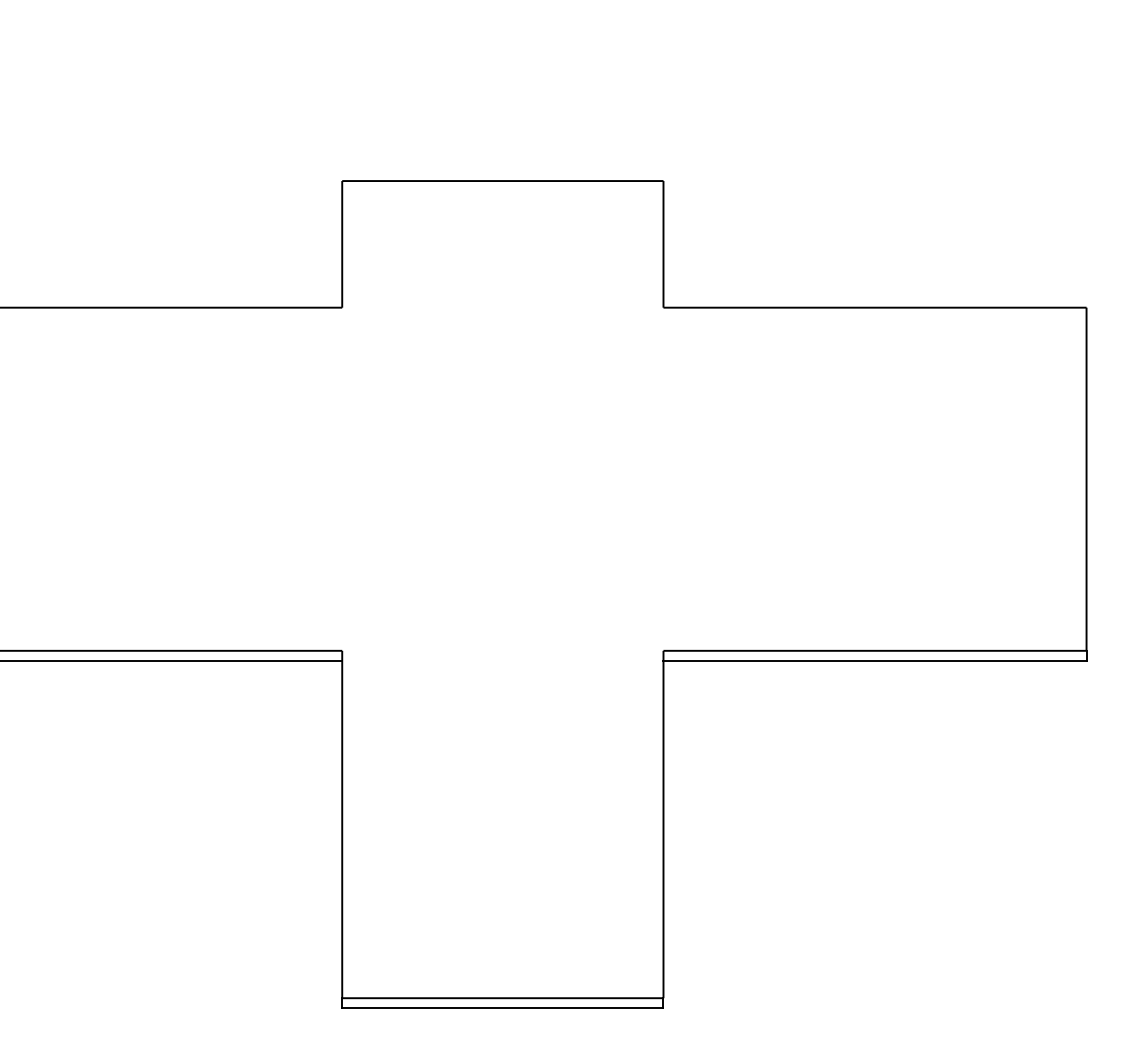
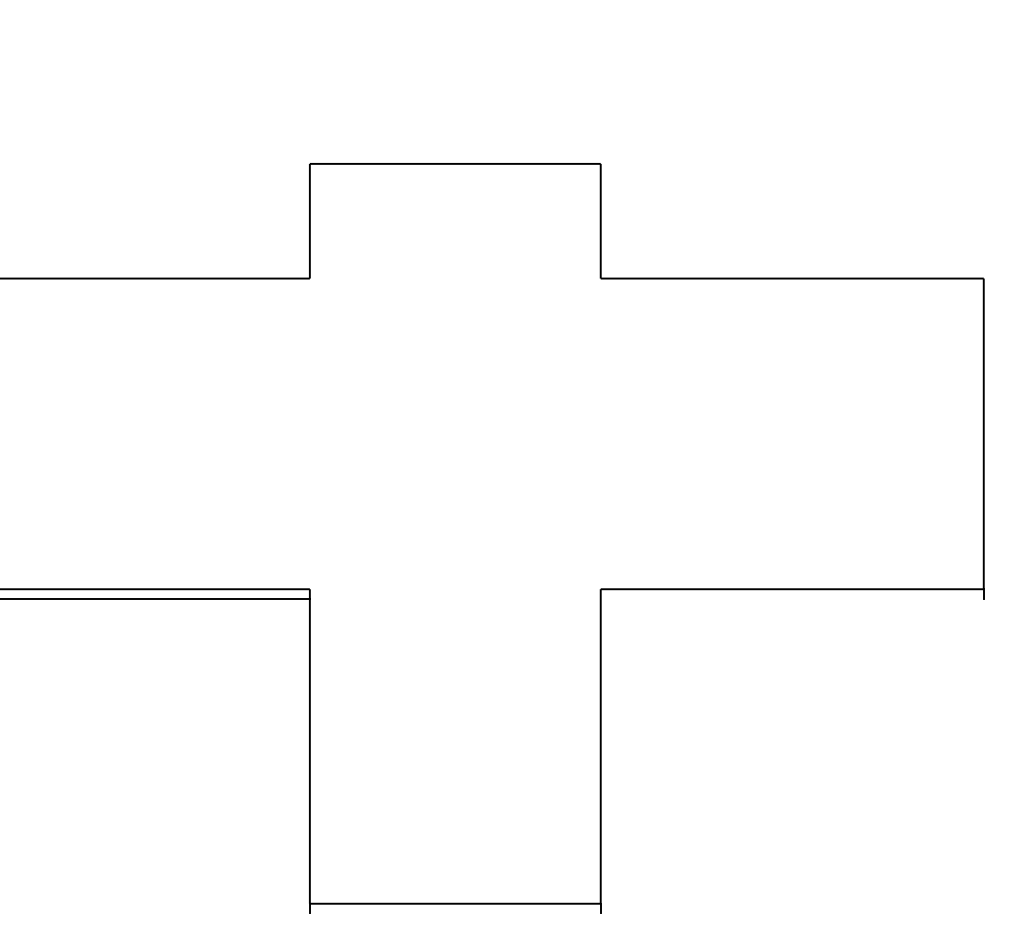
line: (874, 661) -> (791, 598), removed
line: (501, 1007) -> (454, 912), removed

